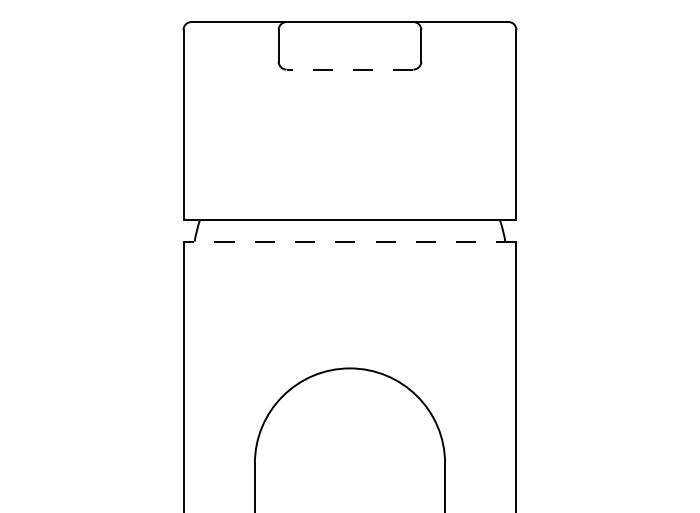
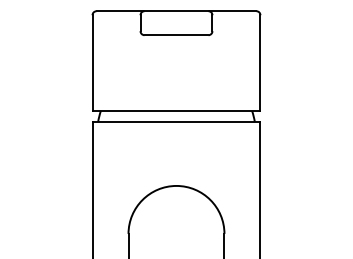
line: (350, 70) -> (176, 35), dashed -> solid
line: (350, 240) -> (176, 121), dashed -> solid

